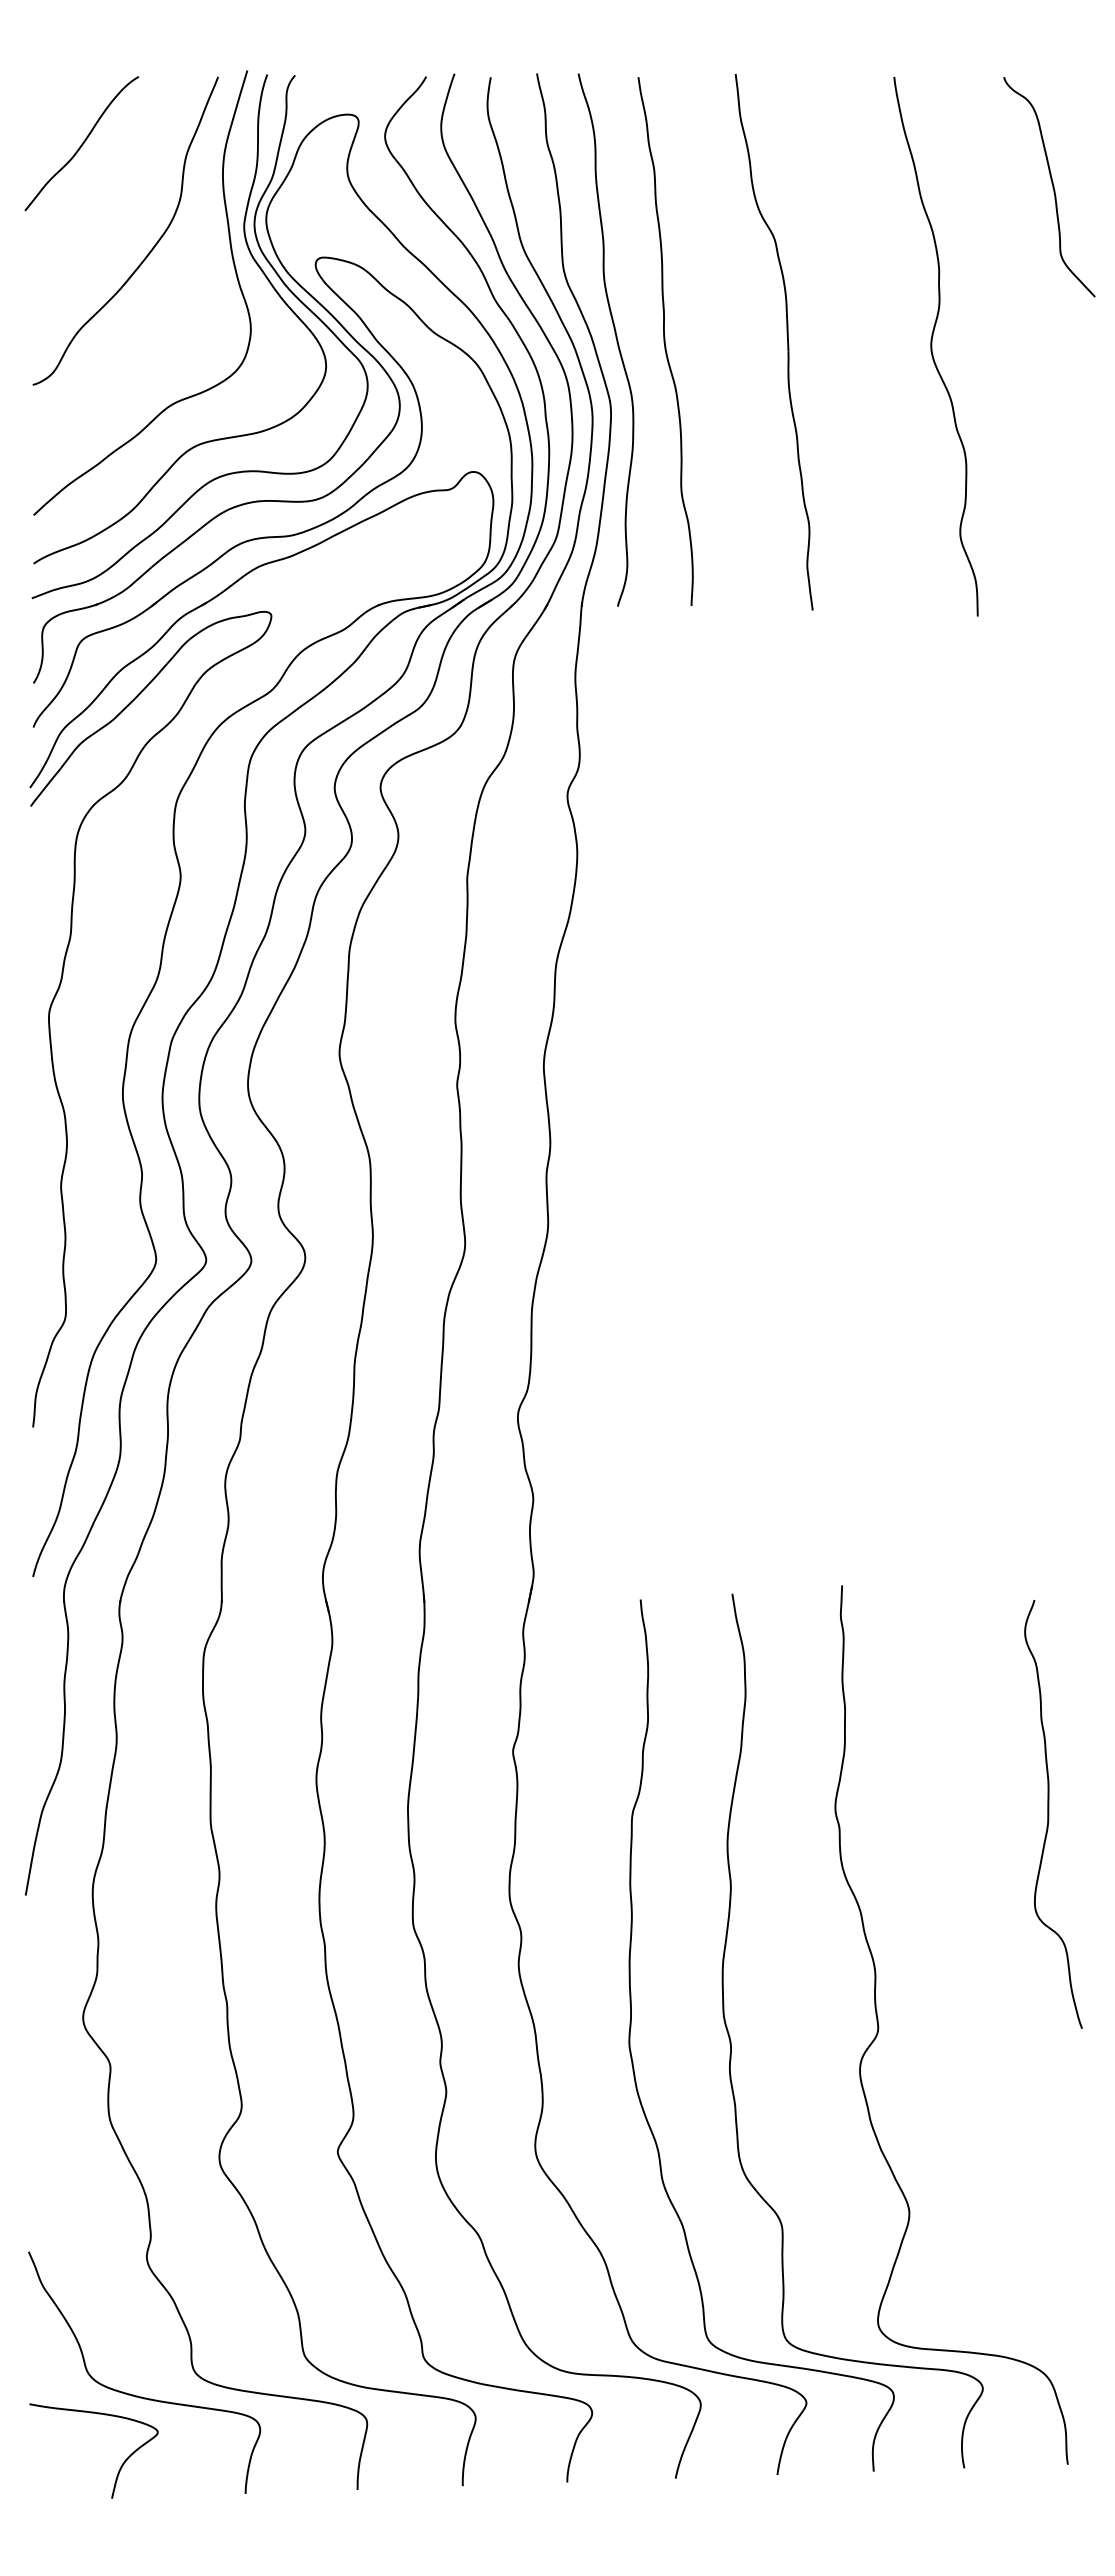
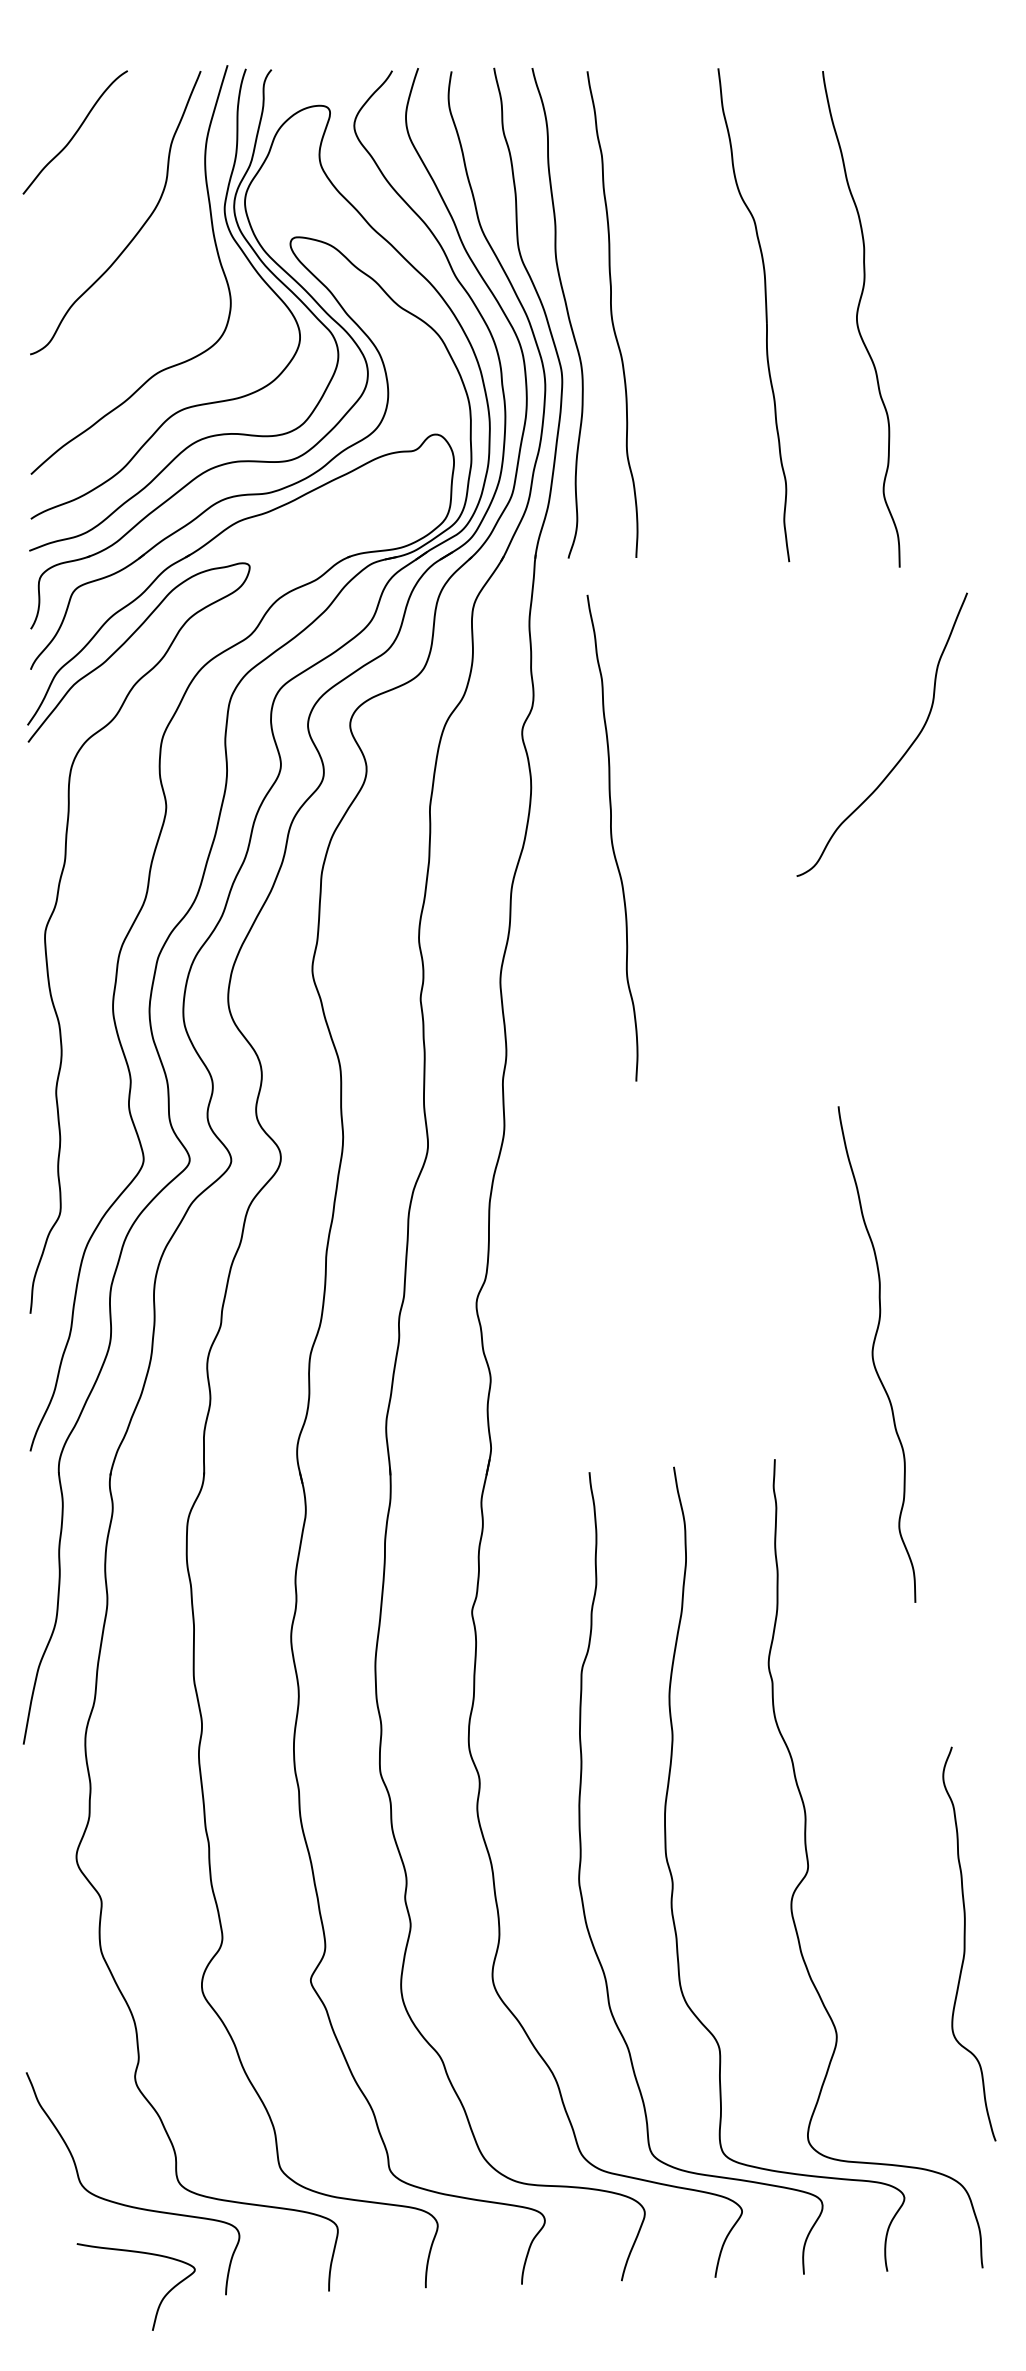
curve: (1052, 187) -> (968, 172), removed
part: (787, 342) -> (766, 315), moved
curve: (984, 815) -> (905, 750), added
curve: (665, 910) -> (612, 838), added
curve: (949, 1471) -> (873, 1354), added
curve: (1049, 1814) -> (965, 1944), moved
curve: (120, 2466) -> (160, 2301), moved

